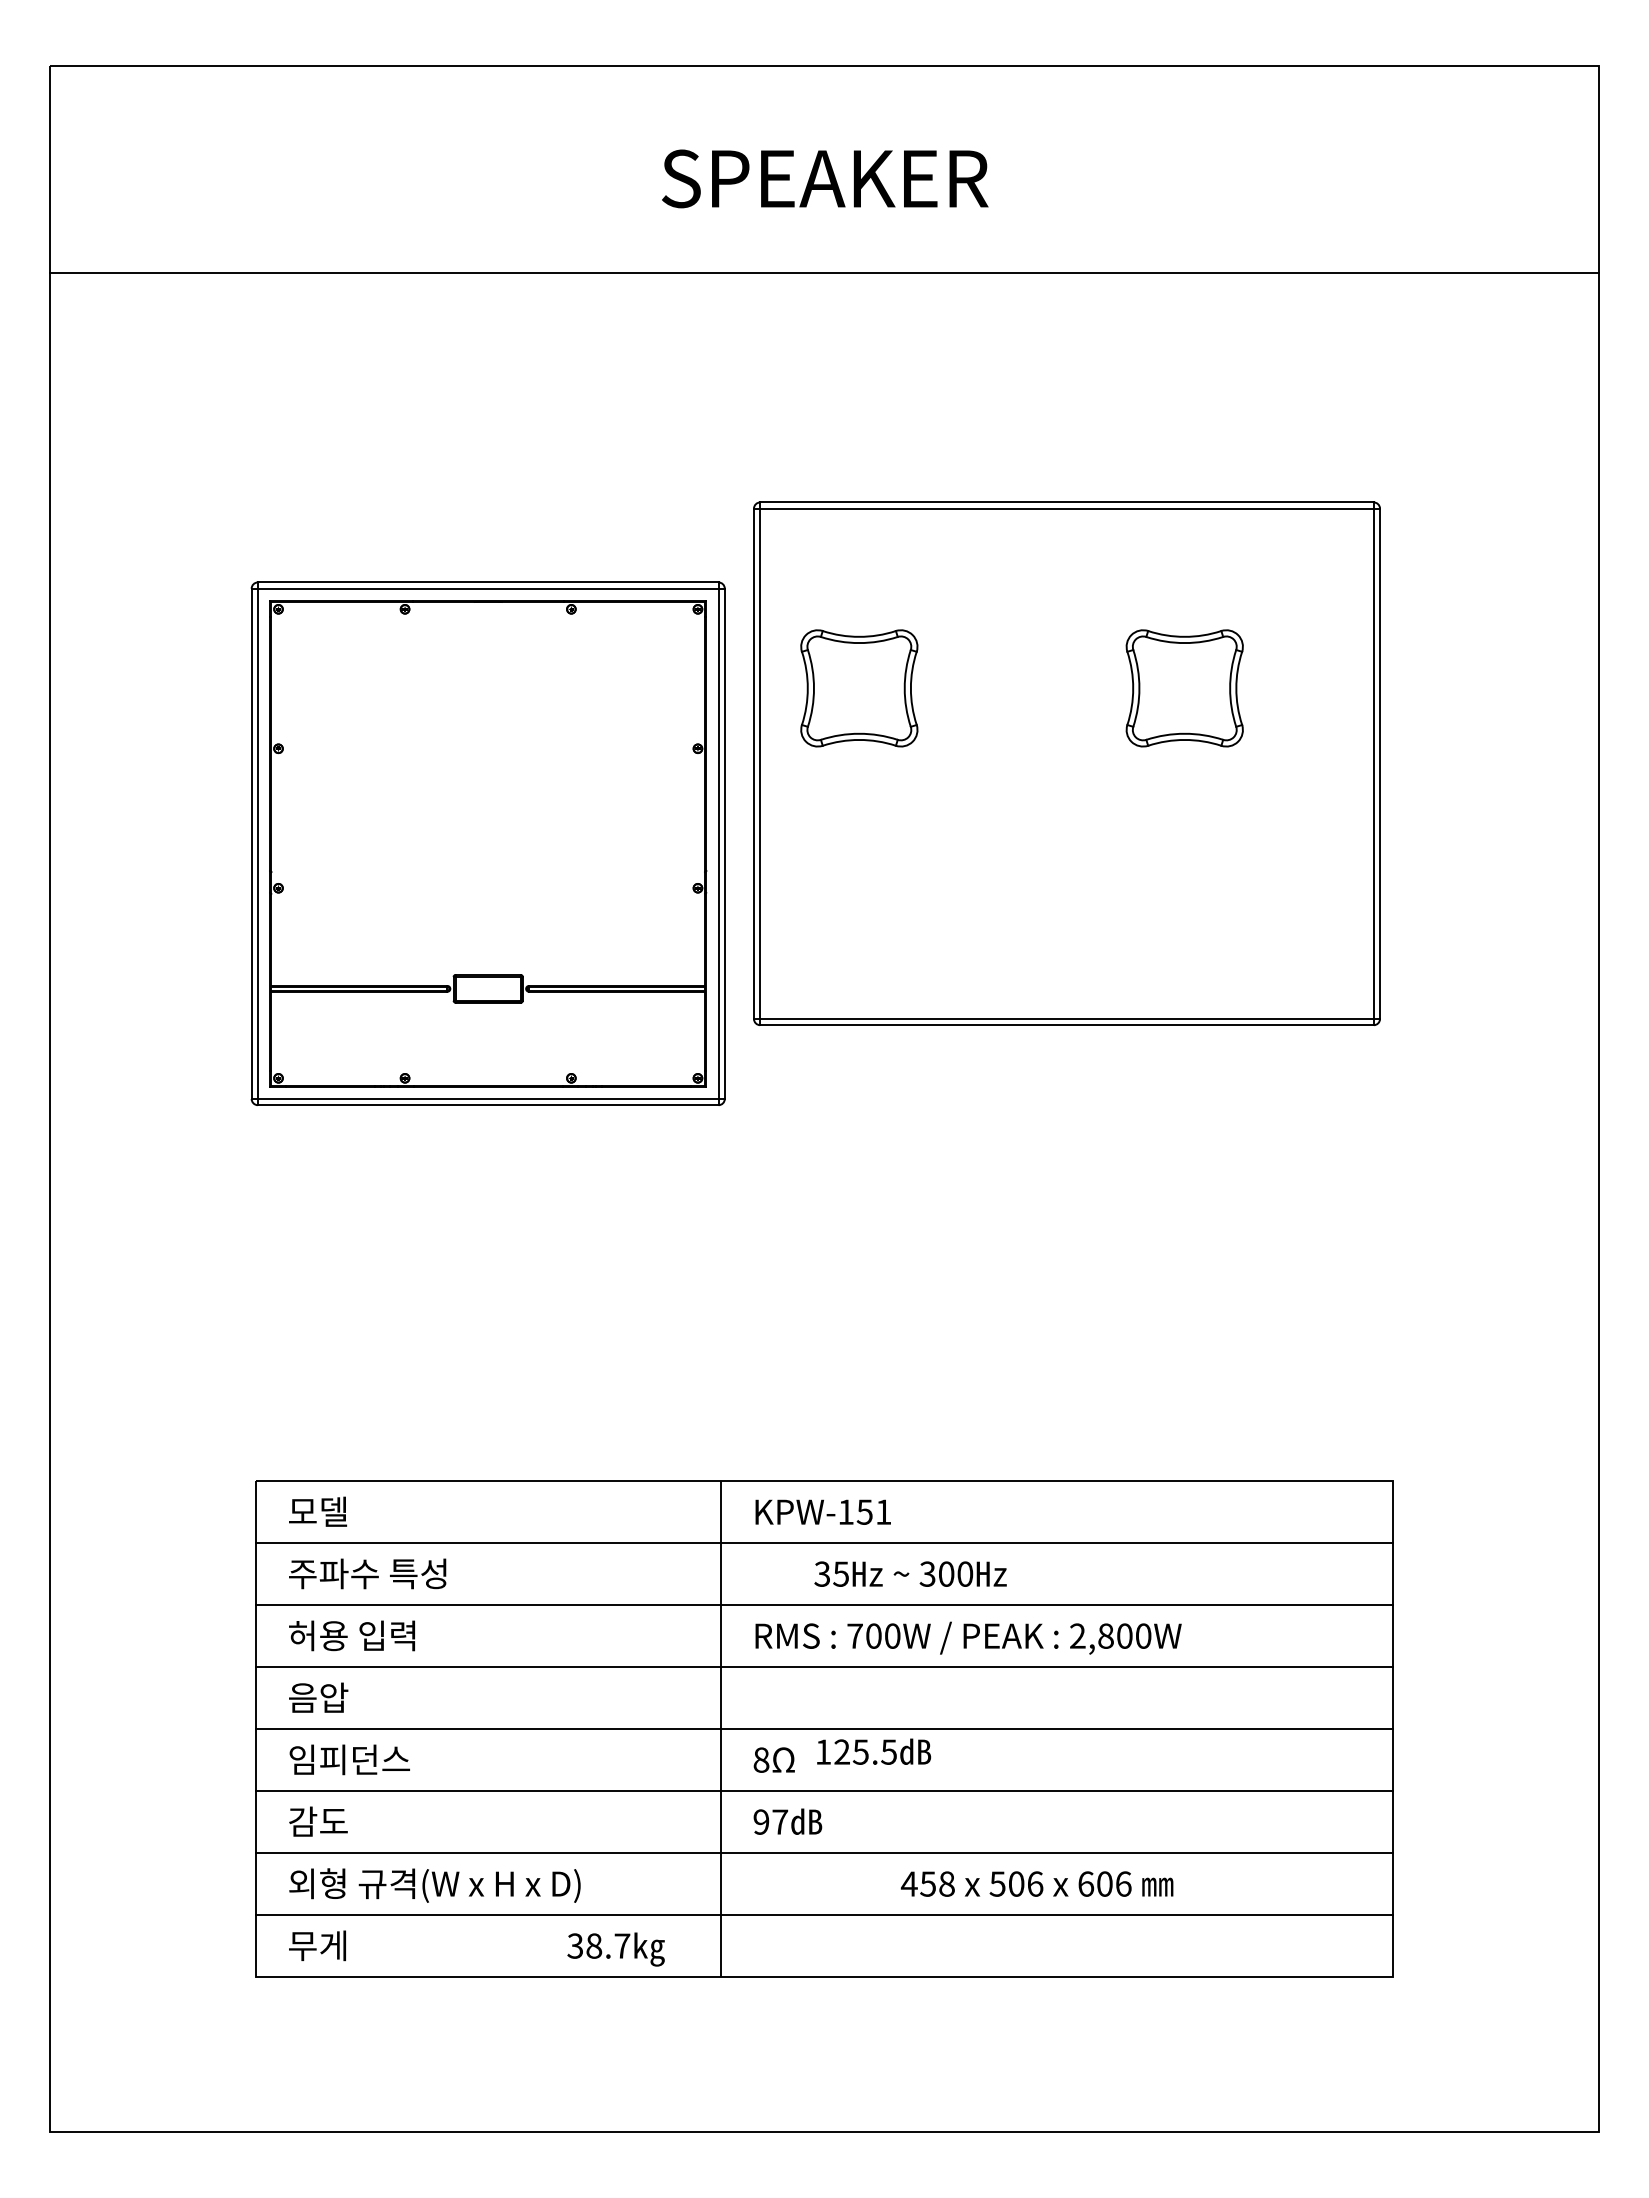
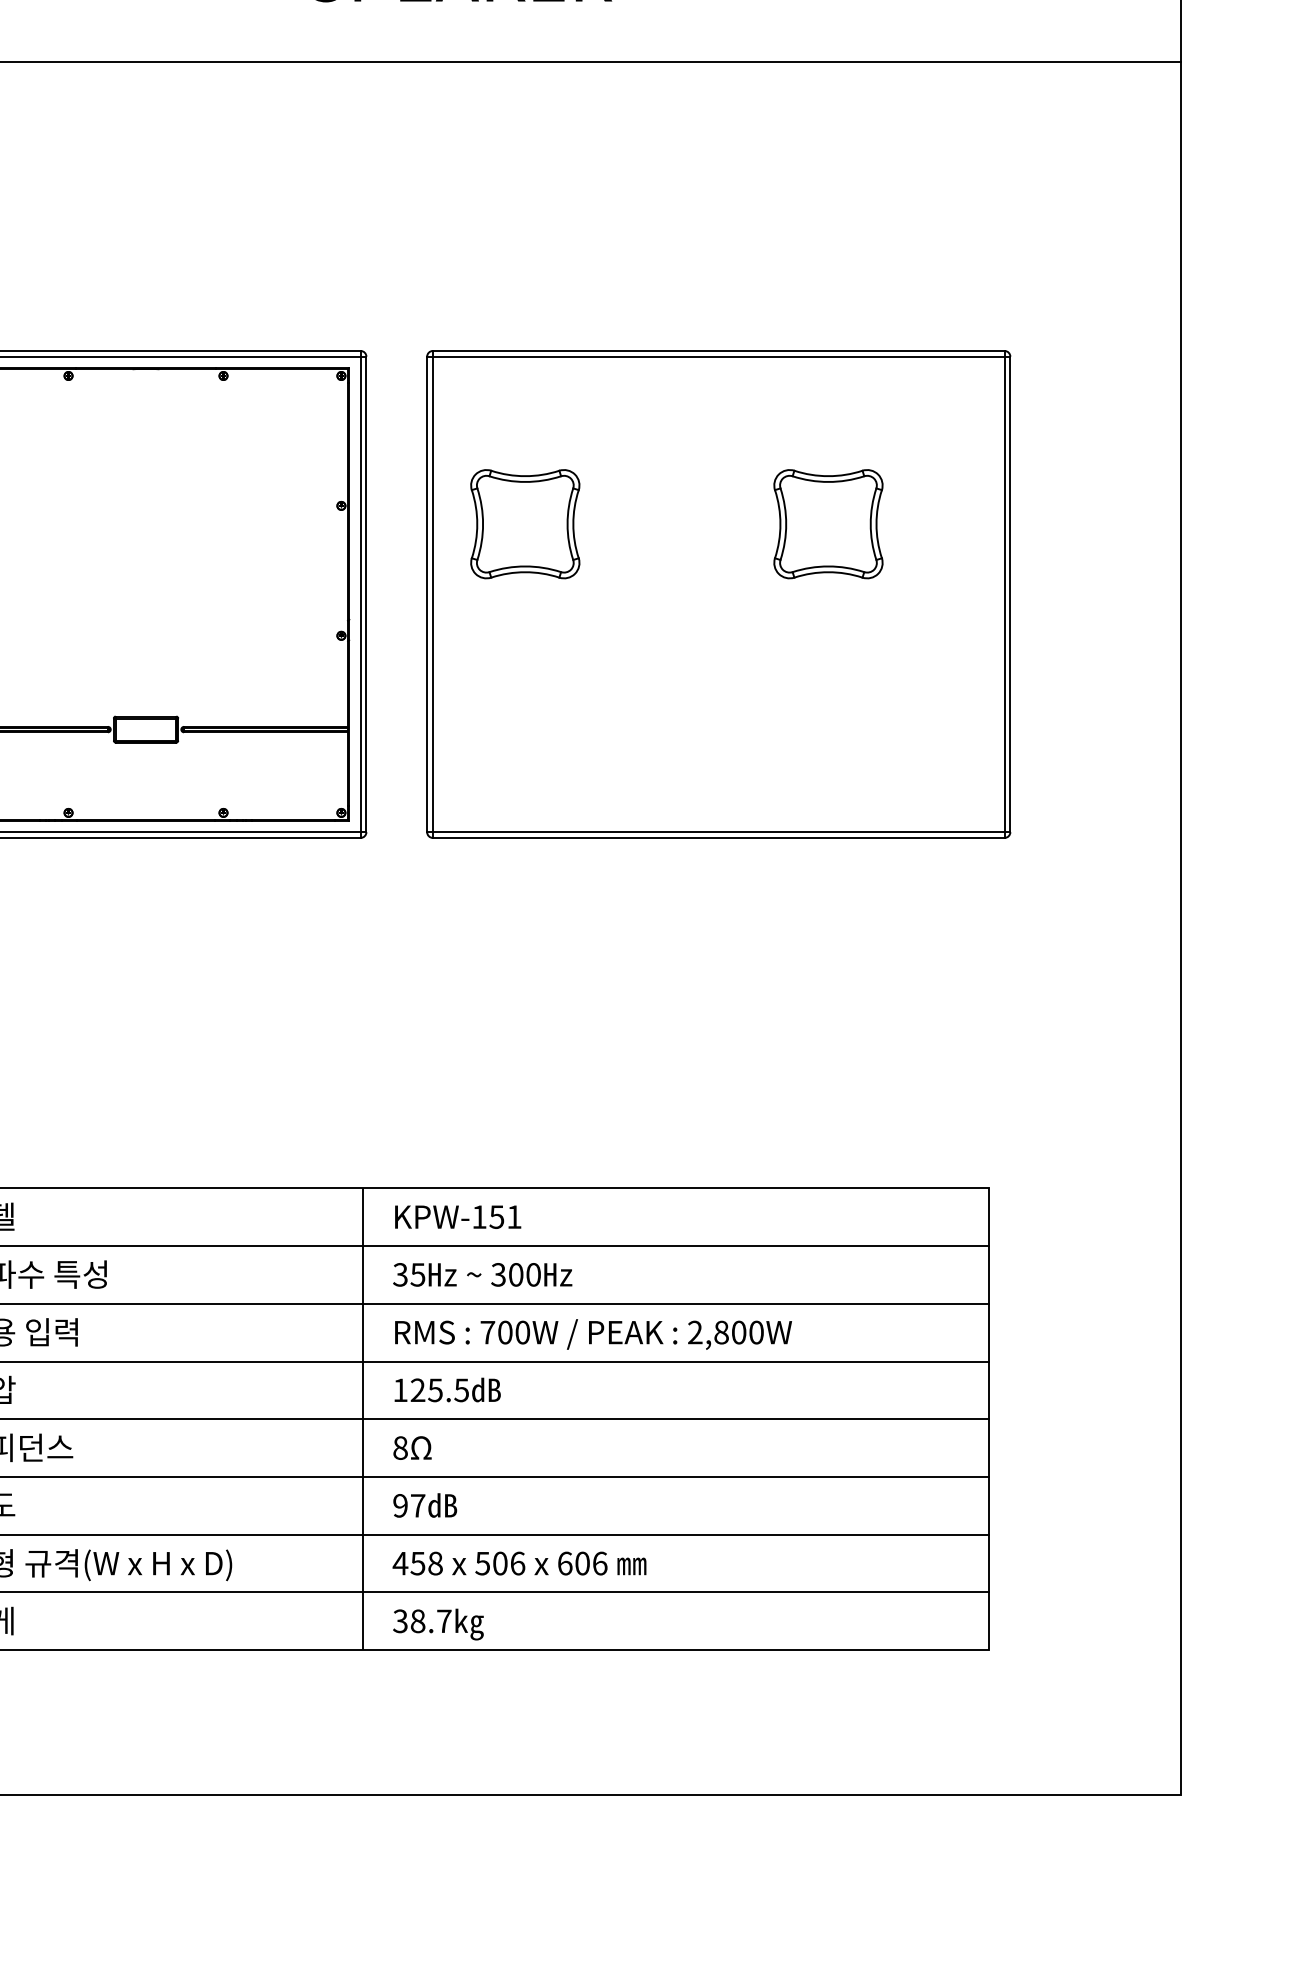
part: (1066, 763) -> (718, 594), moved
text: (910, 1573) -> (482, 1274), moved
text: (874, 1751) -> (448, 1389), moved
text: (1036, 1883) -> (518, 1563), moved
text: (615, 1949) -> (437, 1624), moved

